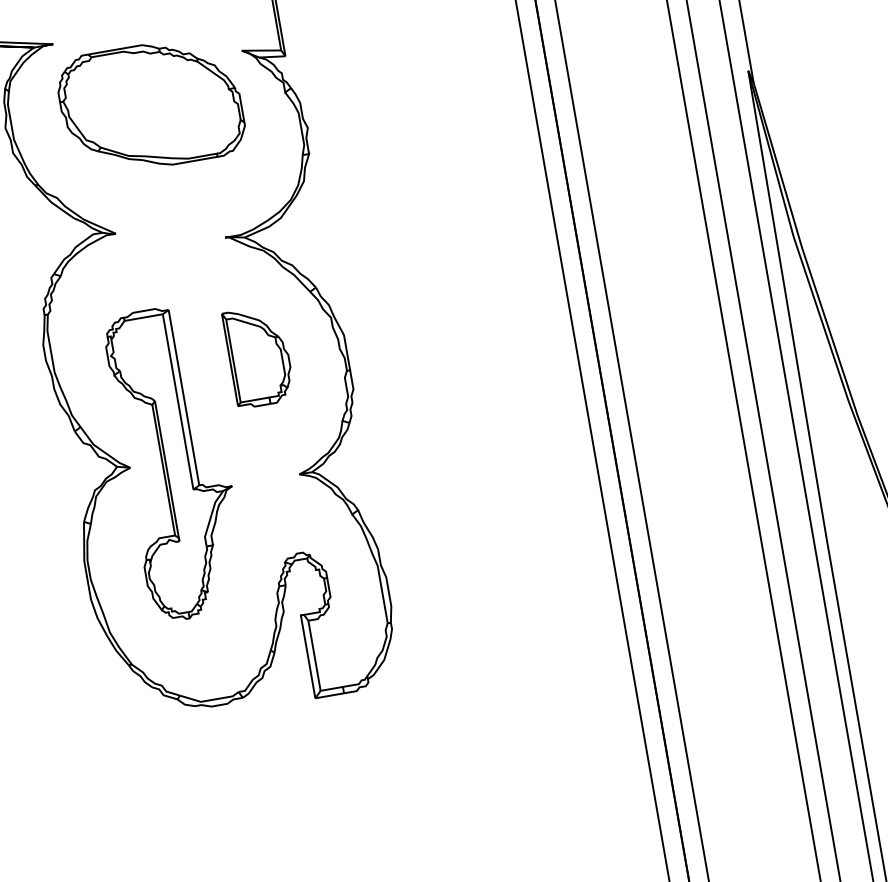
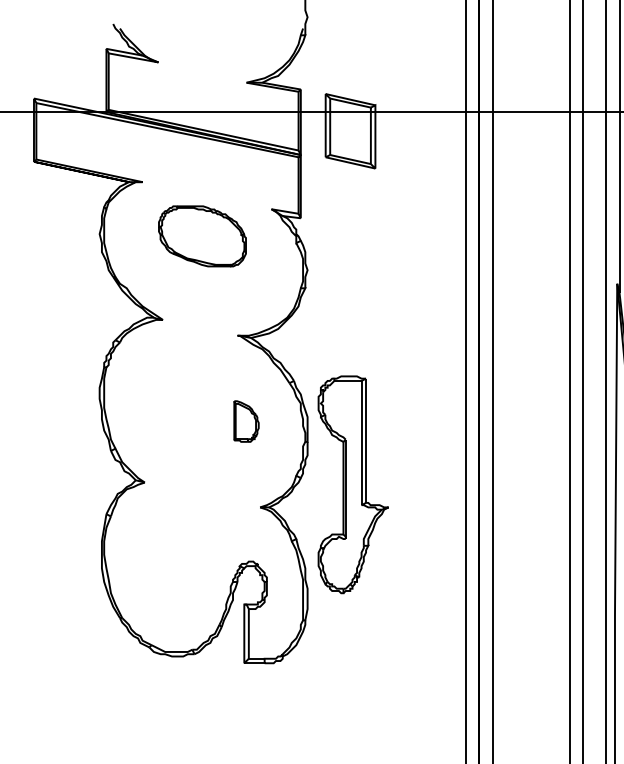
part: (151, 106) -> (202, 236), size x0.7
part: (258, 356) -> (246, 421), size x0.6
part: (175, 462) -> (352, 484), moved

